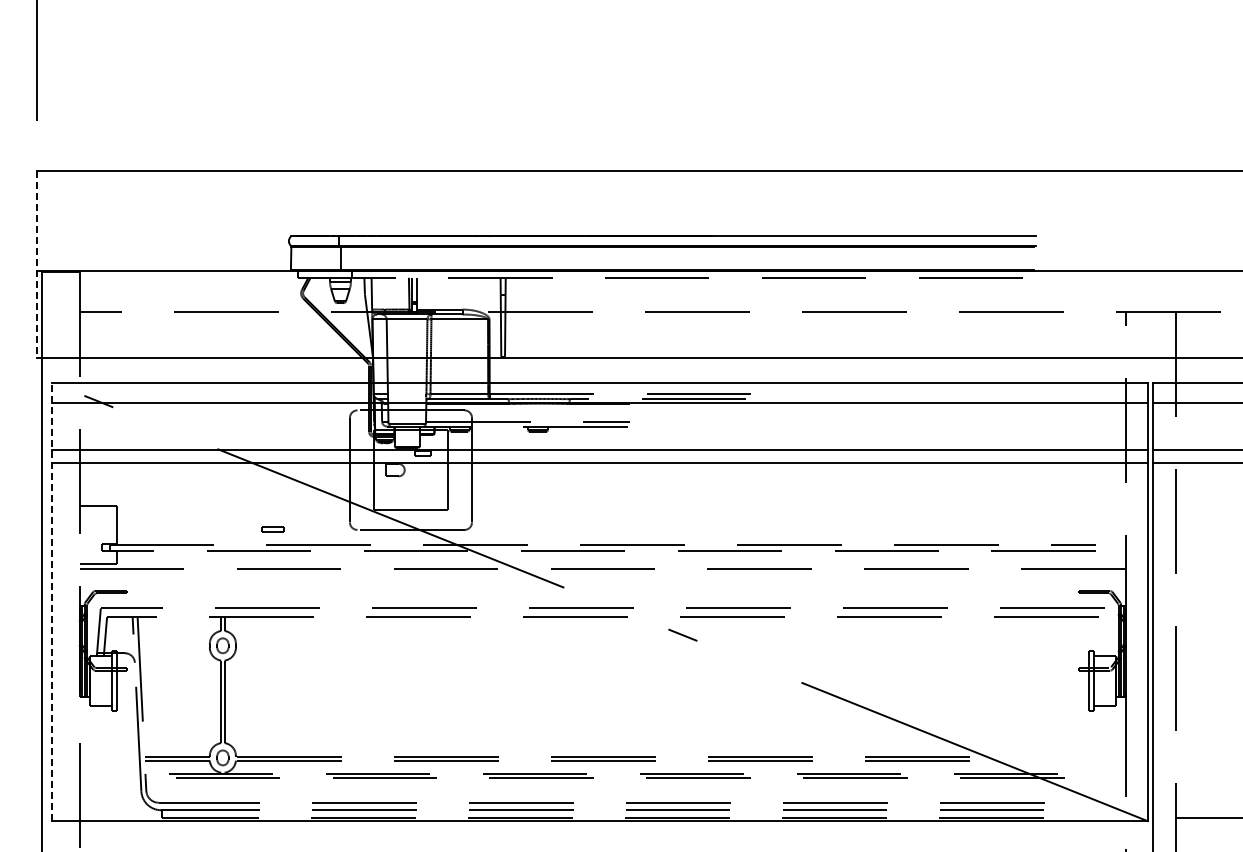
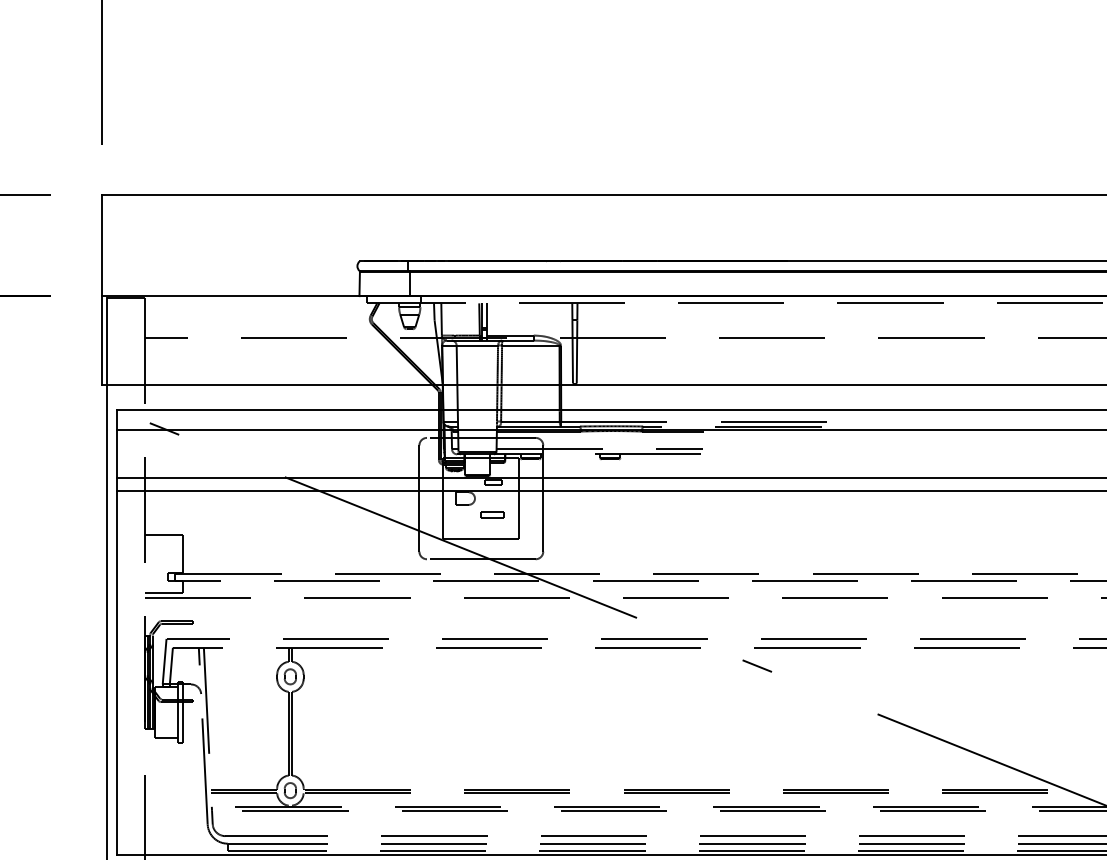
line: (37, 265) -> (102, 290), dashed -> solid
part: (272, 529) -> (491, 515), moved
line: (52, 601) -> (117, 631), dashed -> solid

